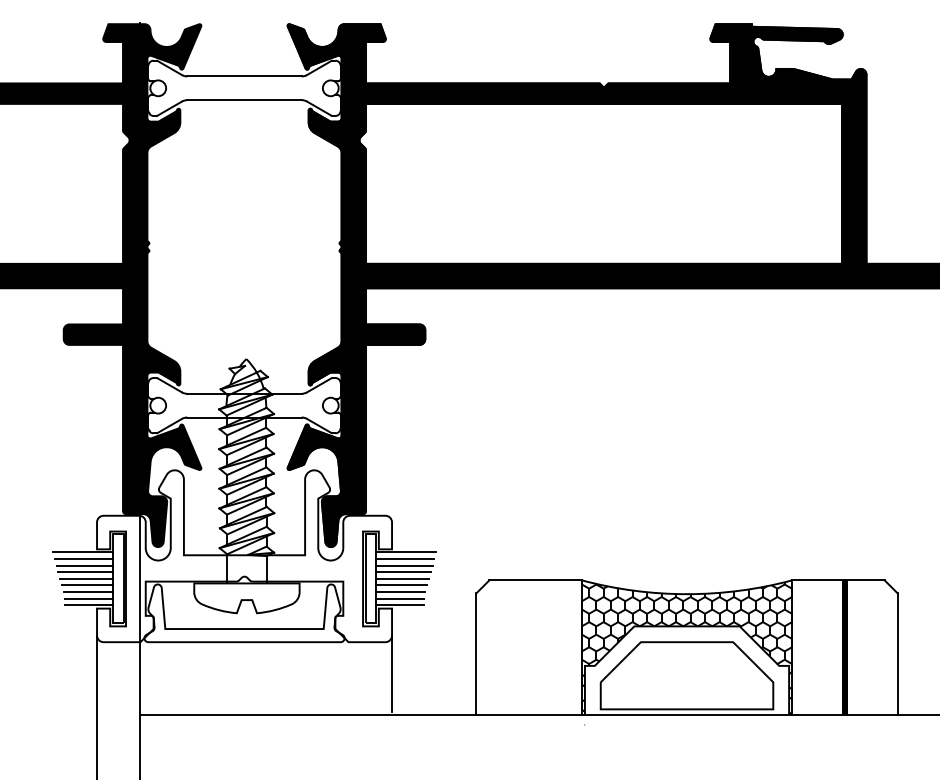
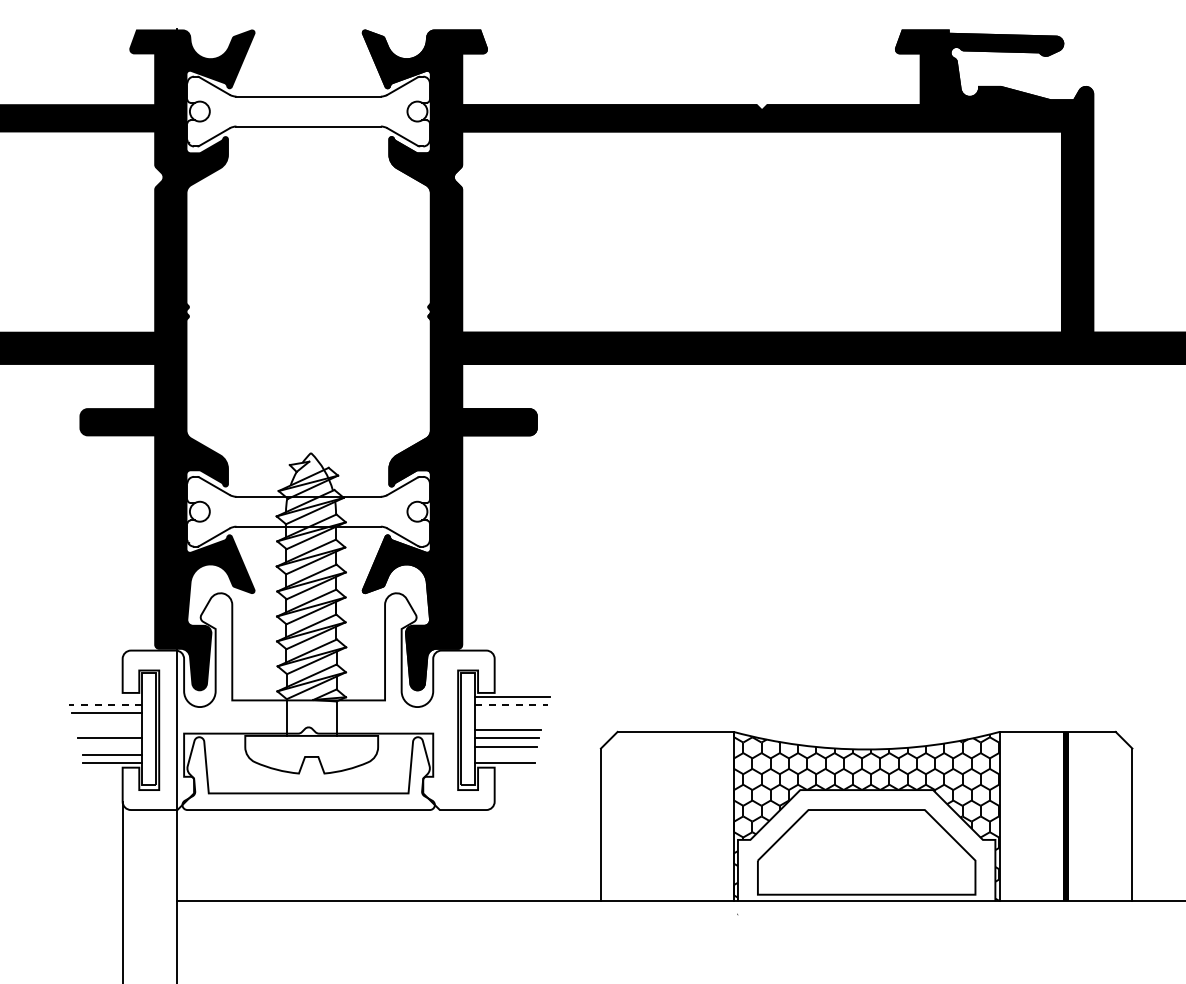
line: (82, 552) -> (104, 696), removed
line: (83, 559) -> (105, 705), solid -> dashed
line: (405, 559) -> (511, 705), solid -> dashed
line: (403, 565) -> (509, 713), removed
line: (84, 571) -> (107, 721), removed
line: (402, 571) -> (508, 721), removed
line: (86, 579) -> (109, 730), removed
line: (88, 591) -> (111, 746), removed
line: (399, 598) -> (504, 755), removed
line: (391, 673) -> (494, 849), removed

